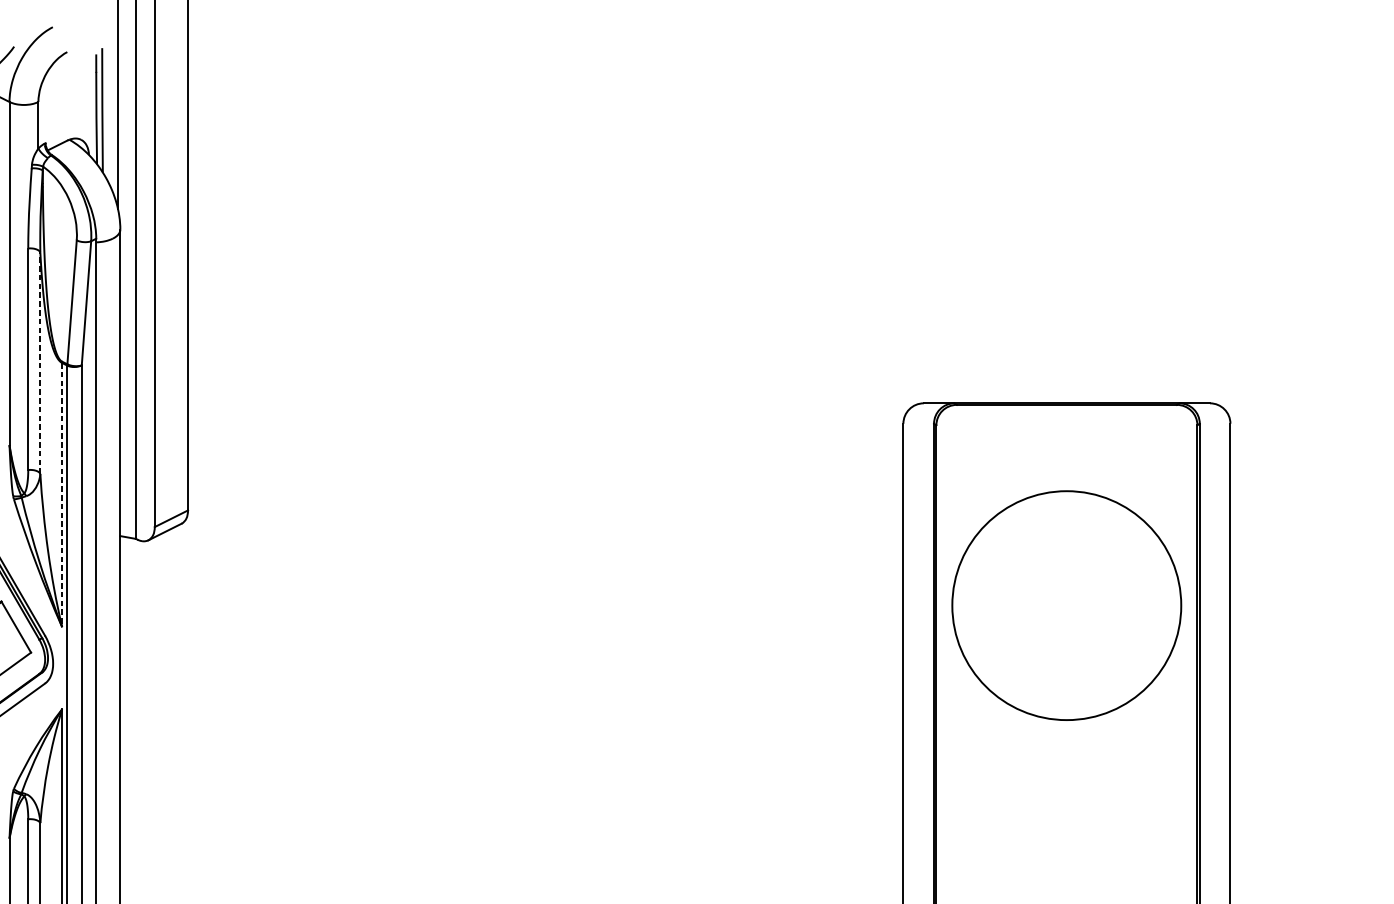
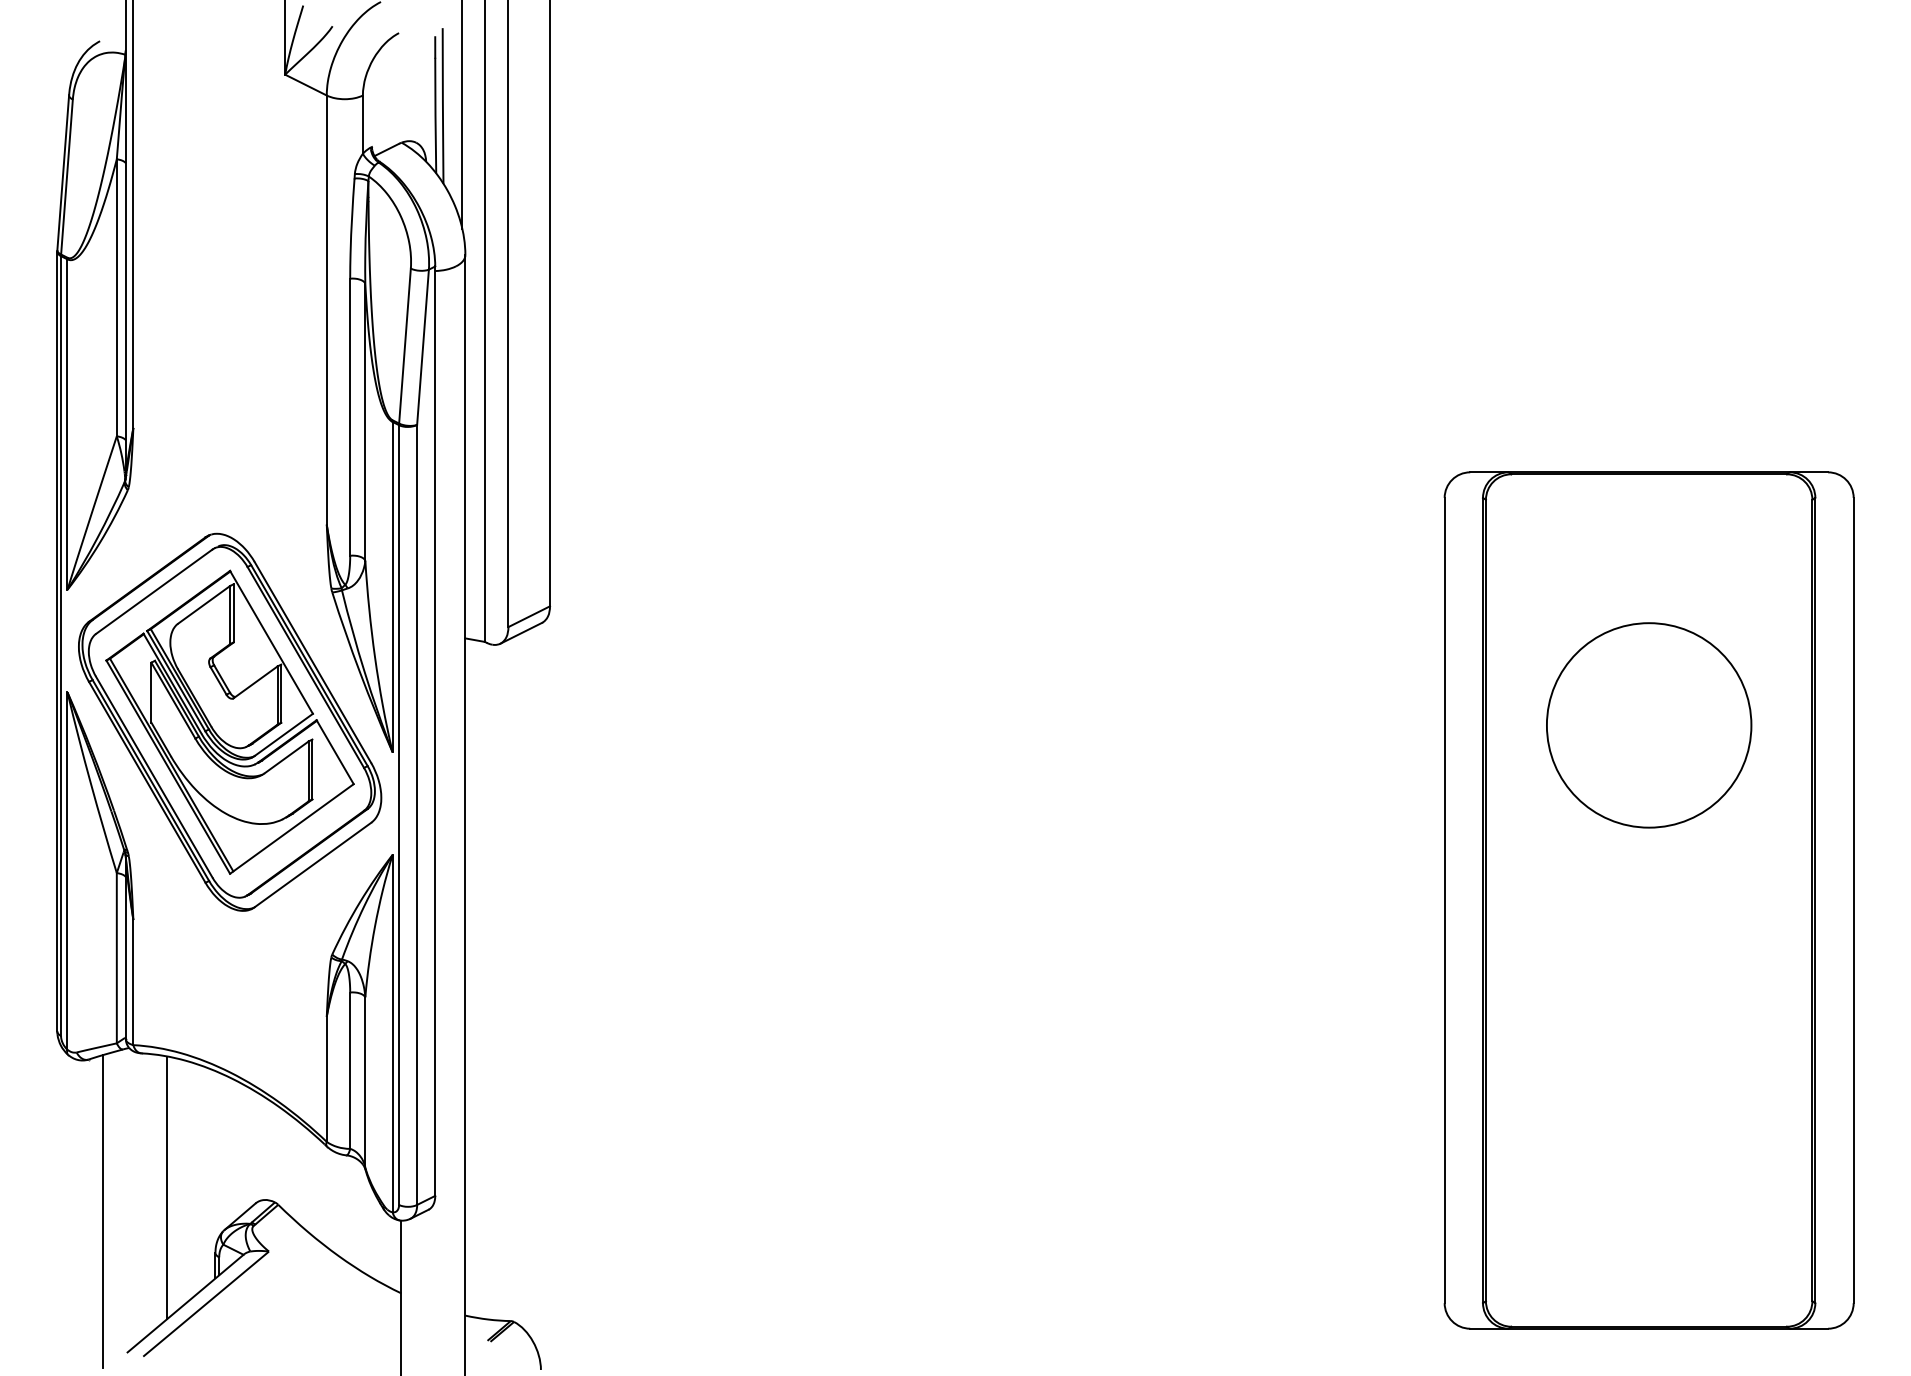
line: (40, 363) -> (365, 422), dashed -> solid
line: (62, 495) -> (392, 587), dashed -> solid
circle: (1067, 605) -> (1649, 725), size x0.71

